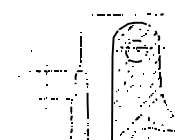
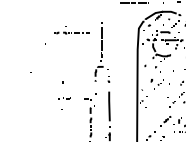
part: (47, 69) -> (67, 30), moved
part: (48, 98) -> (64, 98), size x0.6

